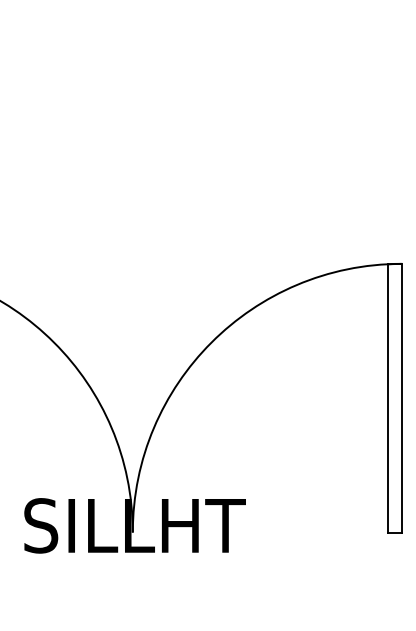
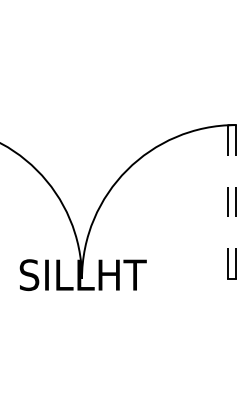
line: (388, 399) -> (228, 202), solid -> dashed
line: (400, 399) -> (235, 202), solid -> dashed

